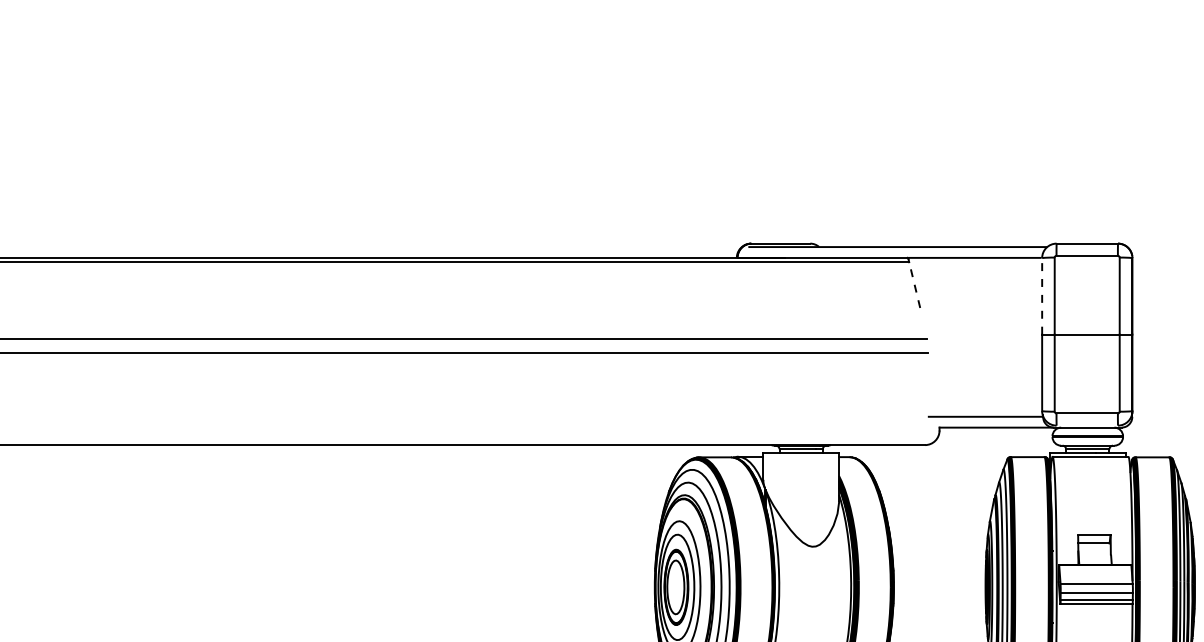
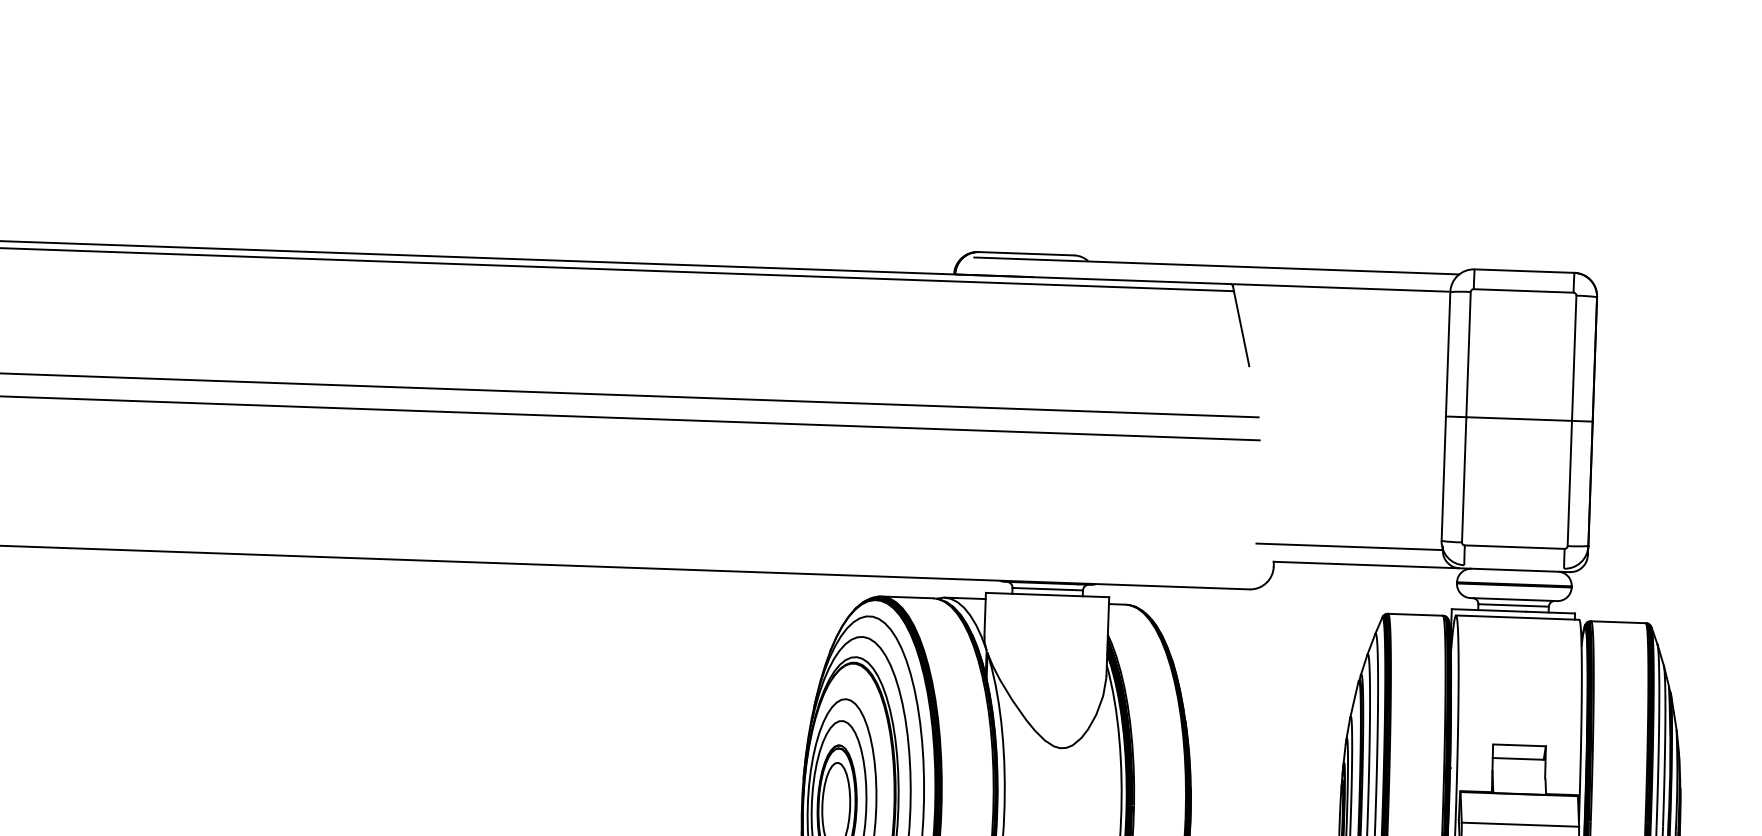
line: (914, 285) -> (1241, 329), dashed -> solid
line: (1042, 295) -> (1448, 352), dashed -> solid

